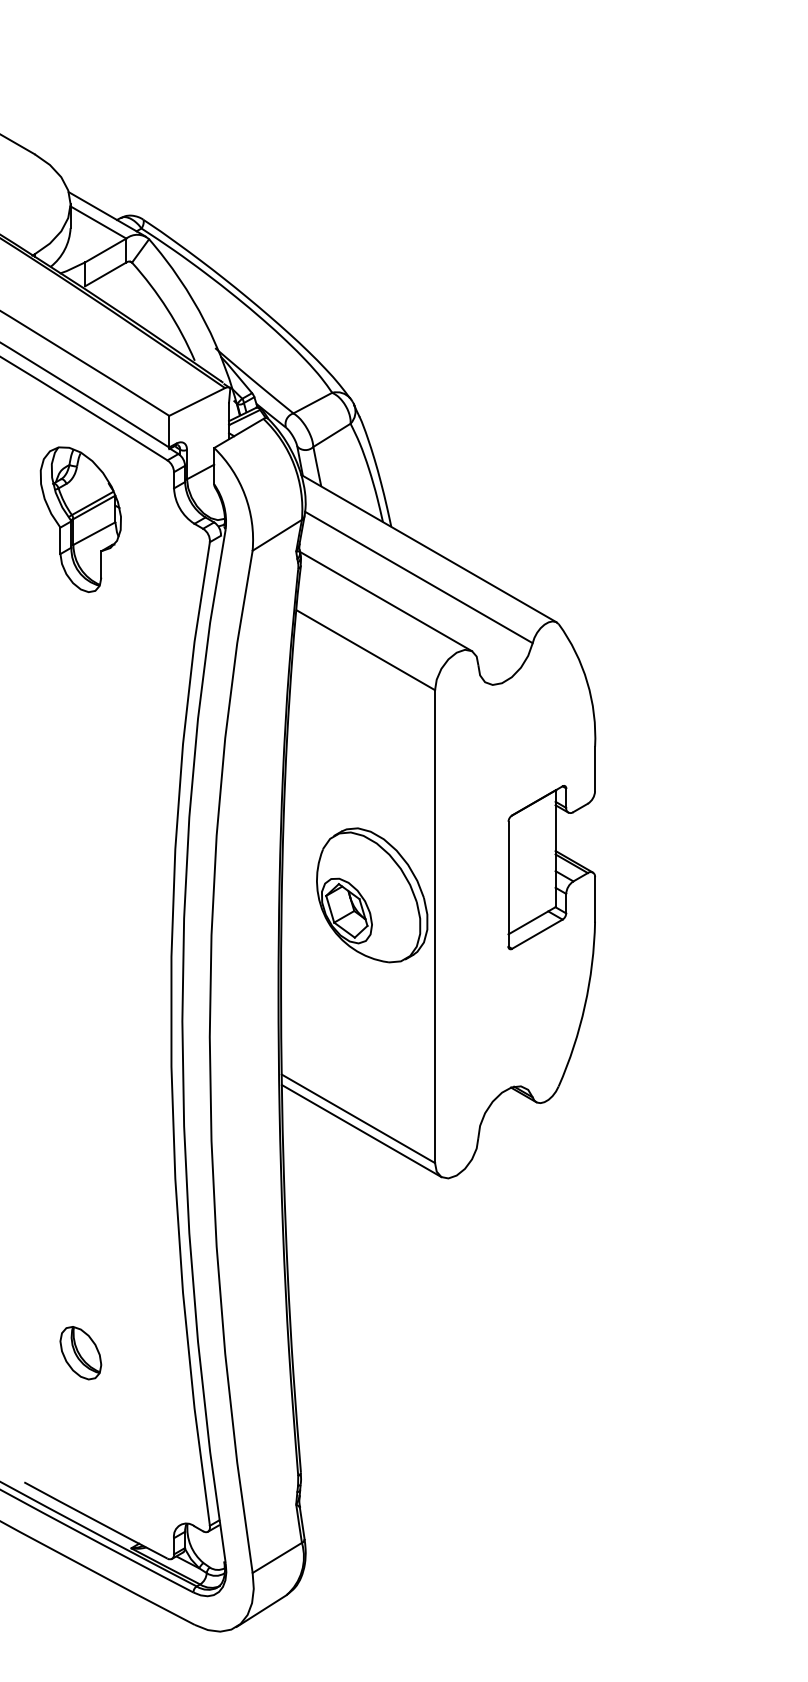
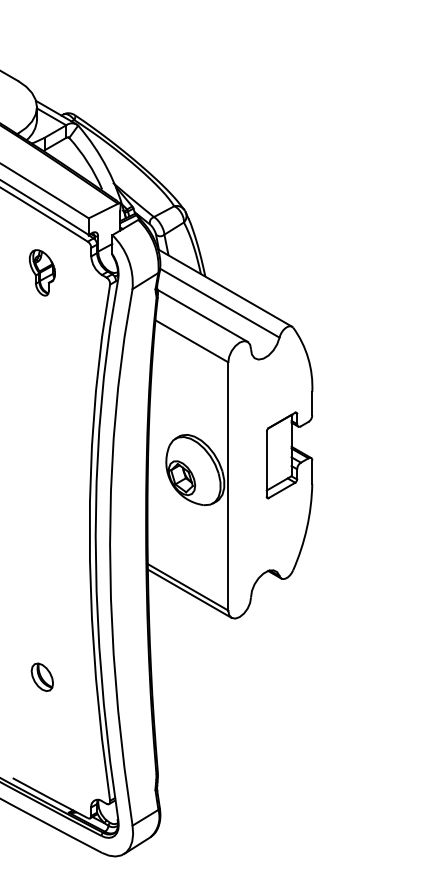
part: (81, 519) -> (42, 272), size x0.6
part: (79, 1351) -> (41, 676), moved

